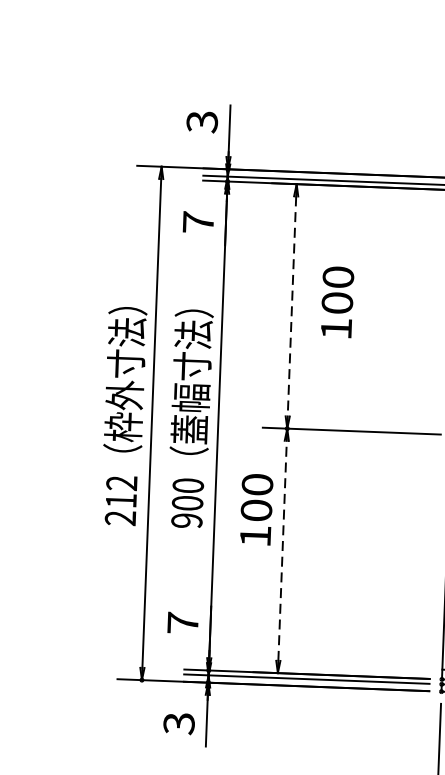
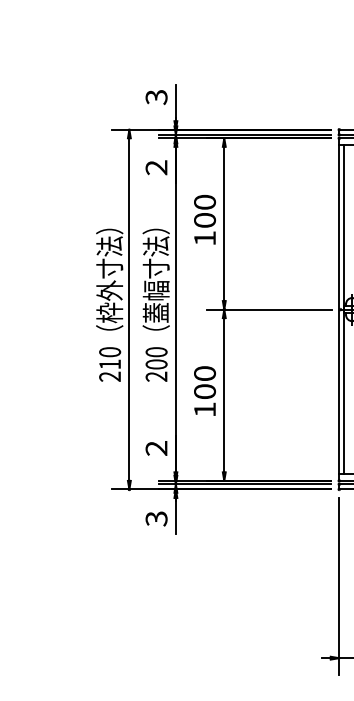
text: (198, 222) -> (156, 167), 7 -> 2
text: (336, 301) -> (204, 219), moved
line: (292, 307) -> (224, 224), dashed -> solid
text: (122, 483) -> (110, 352), 212 -> 210
text: (255, 508) -> (204, 390), moved
text: (186, 520) -> (156, 376), 900 -> 200
line: (282, 549) -> (224, 394), dashed -> solid
text: (182, 621) -> (156, 447), 7 -> 2

